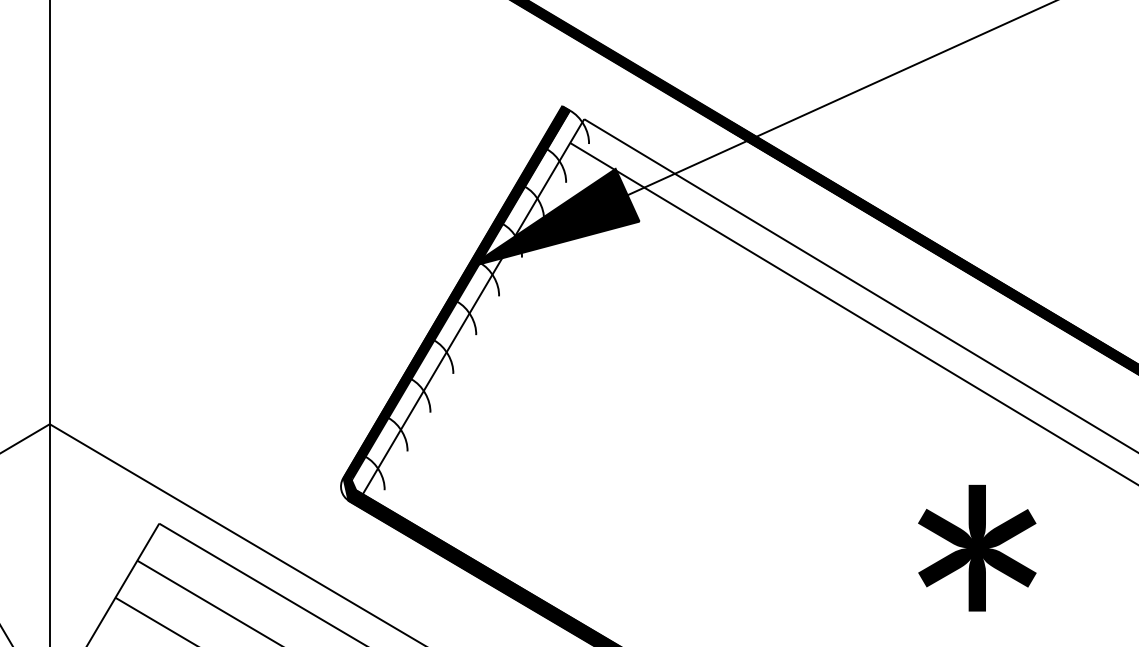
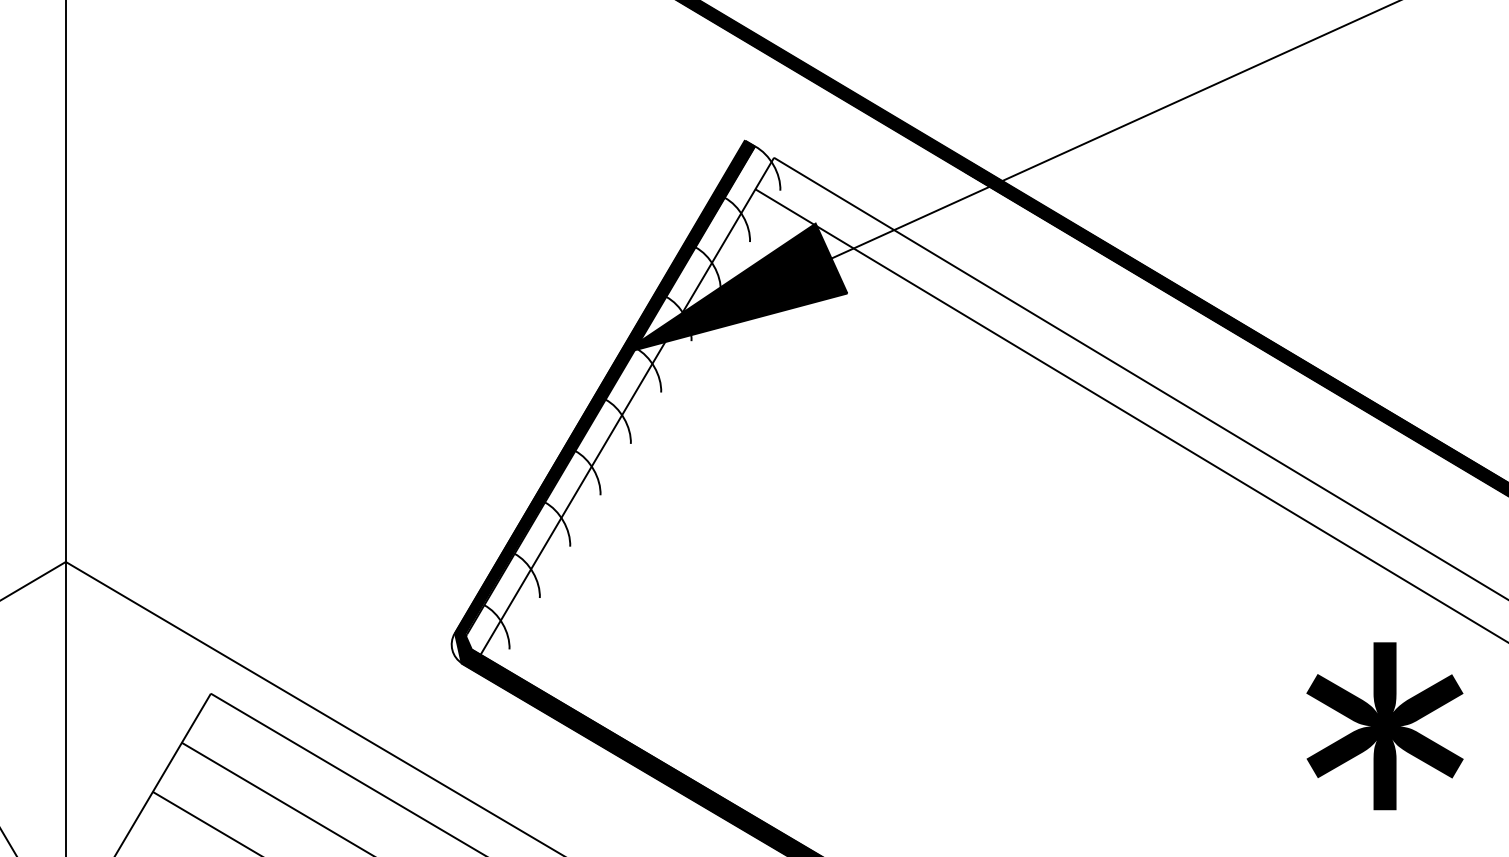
text: (977, 547) -> (1385, 725), moved

